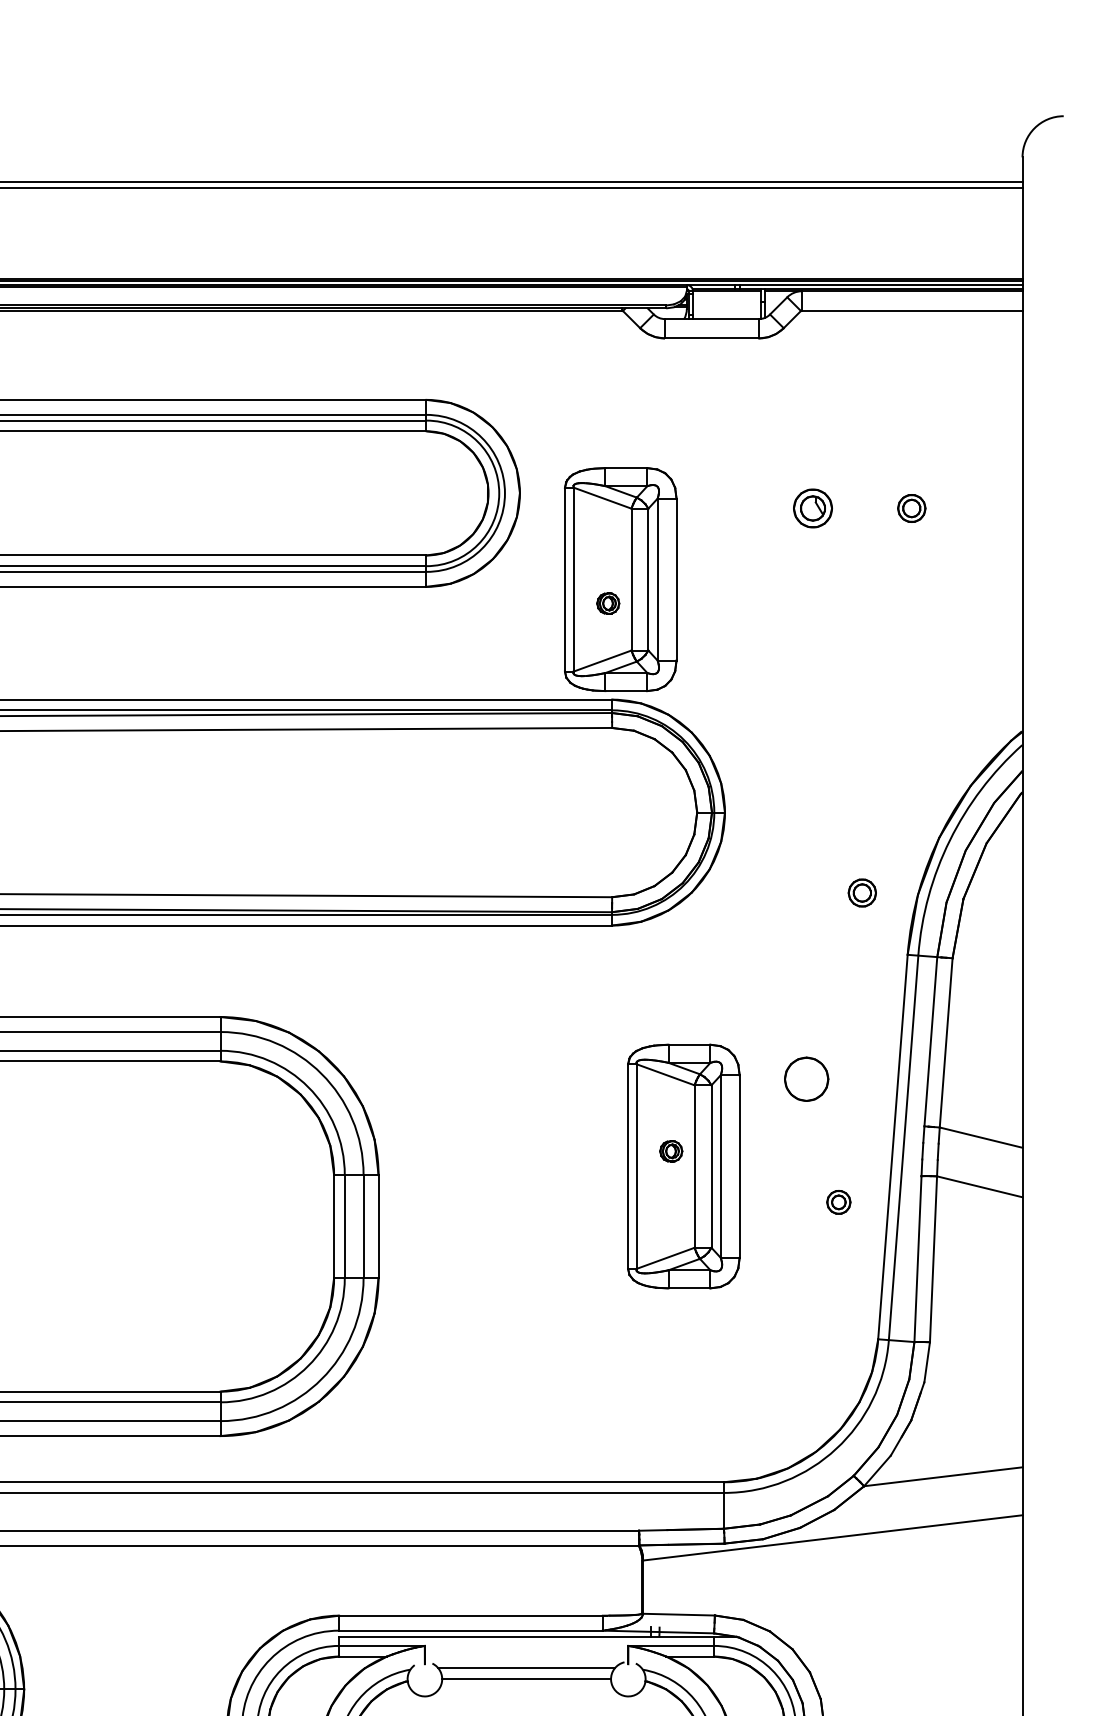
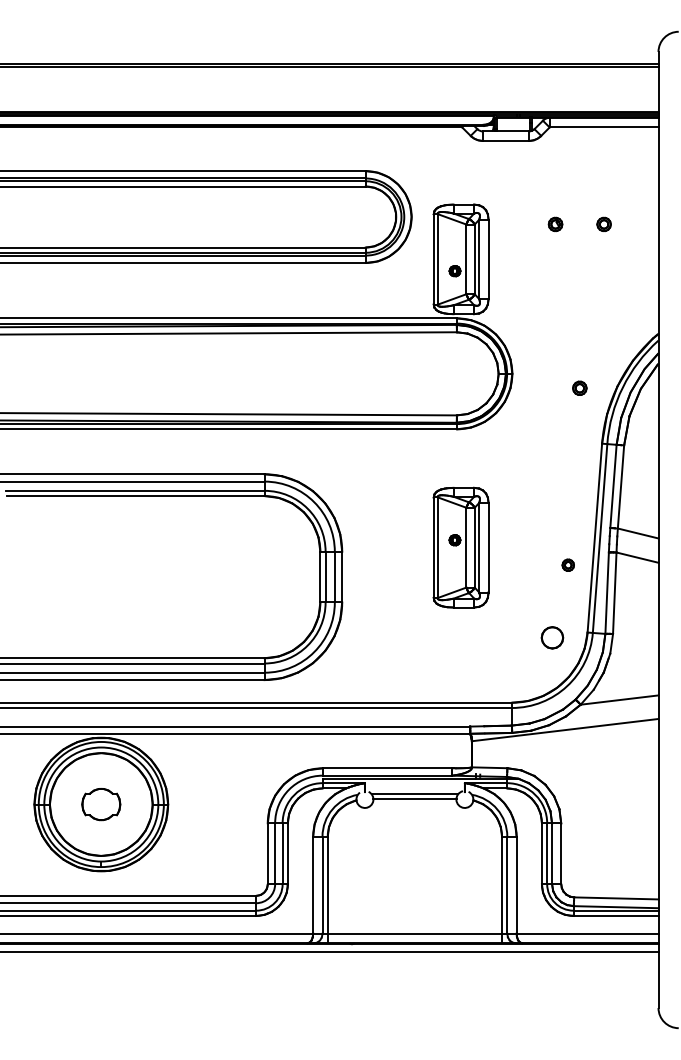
part: (812, 508) -> (555, 224), size x0.71
part: (861, 891) -> (579, 387), moved
part: (806, 1078) -> (552, 637), moved
part: (682, 1166) -> (460, 547), moved

